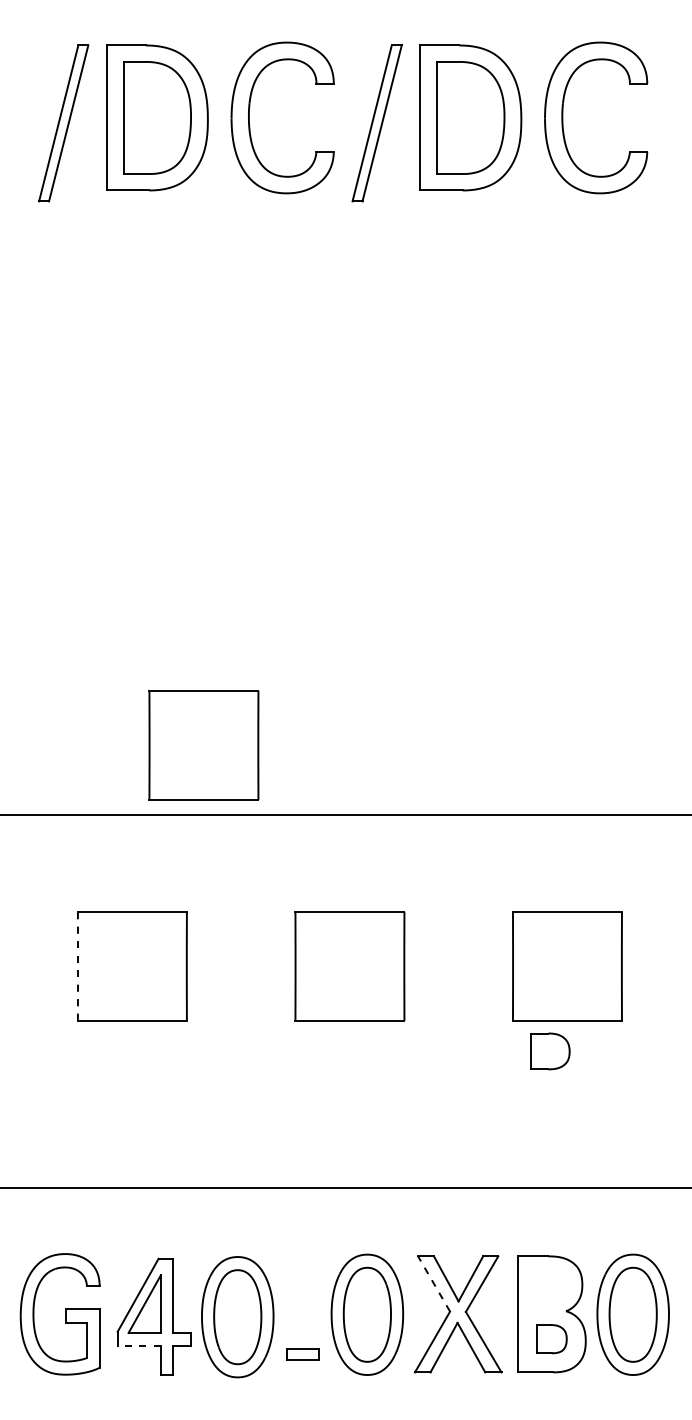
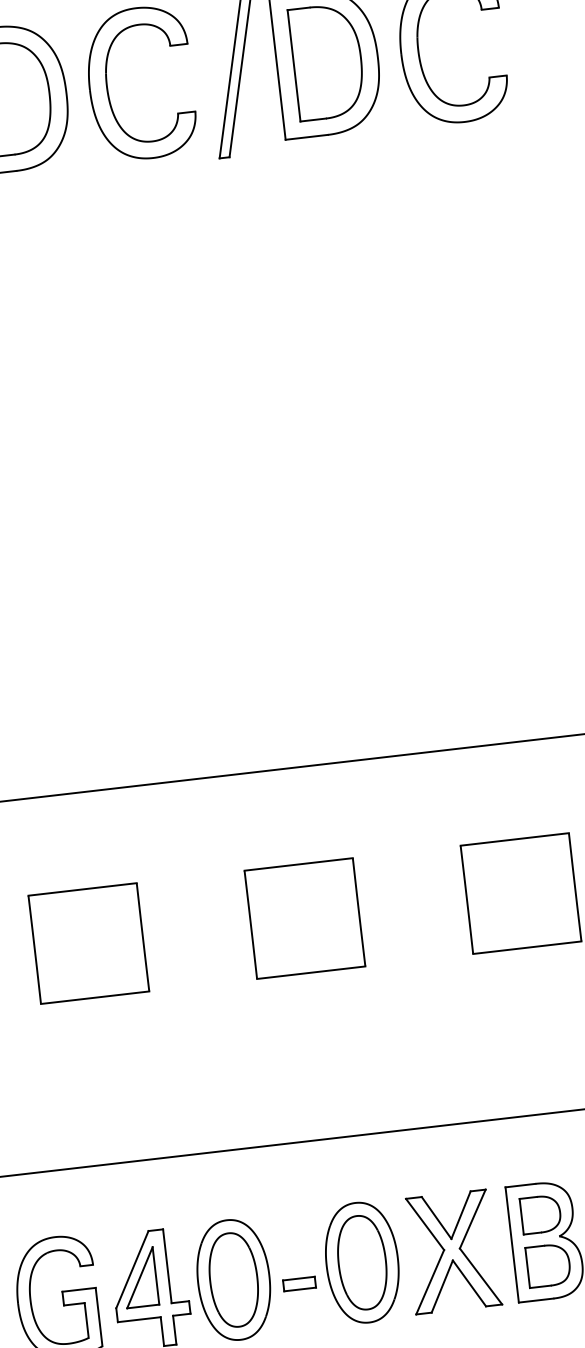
part: (203, 745) -> (134, 716), removed
line: (78, 965) -> (35, 948), dashed -> solid
part: (550, 1051) -> (541, 1214), moved
line: (434, 1283) -> (425, 1223), dashed -> solid
part: (551, 1339) -> (548, 1266), size x1.43
line: (139, 1345) -> (139, 1319), dashed -> solid
part: (302, 1354) -> (299, 1283), moved

